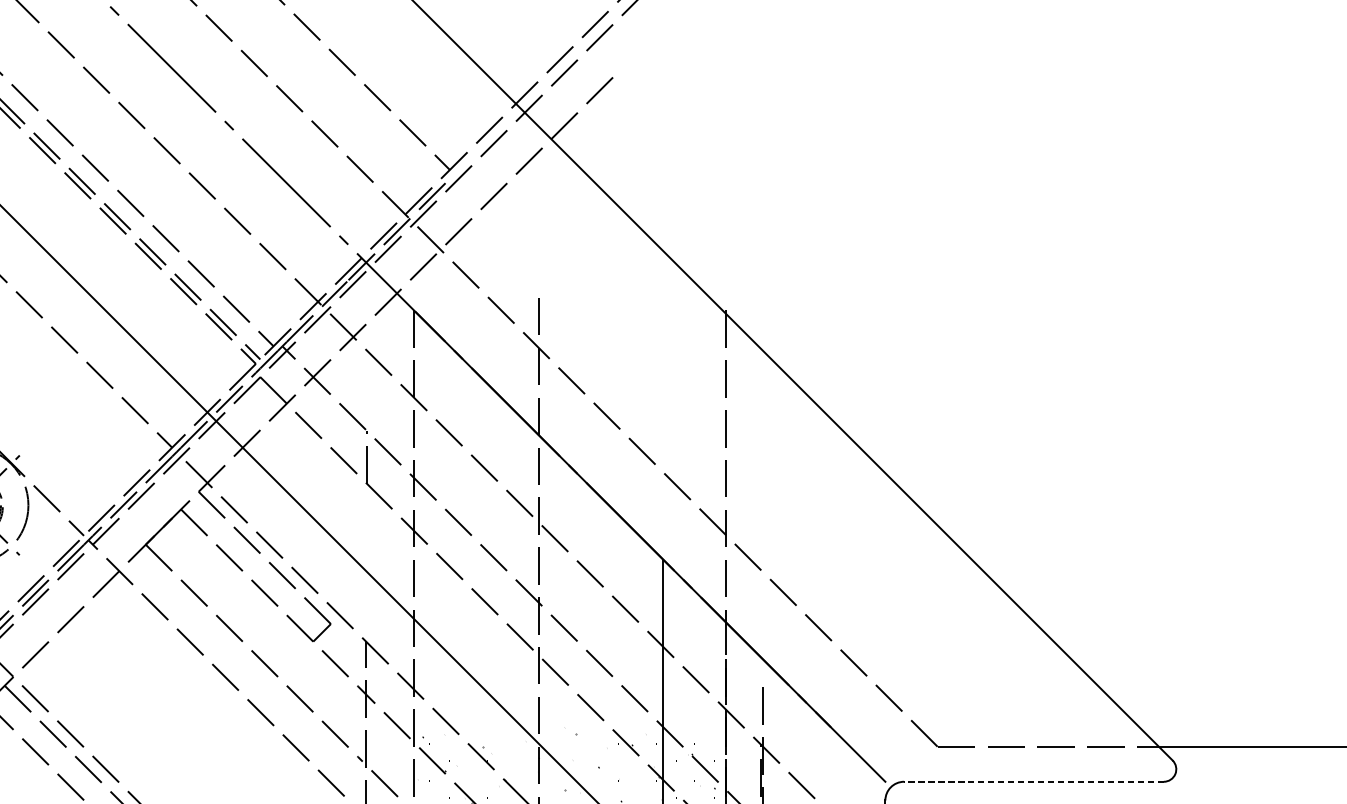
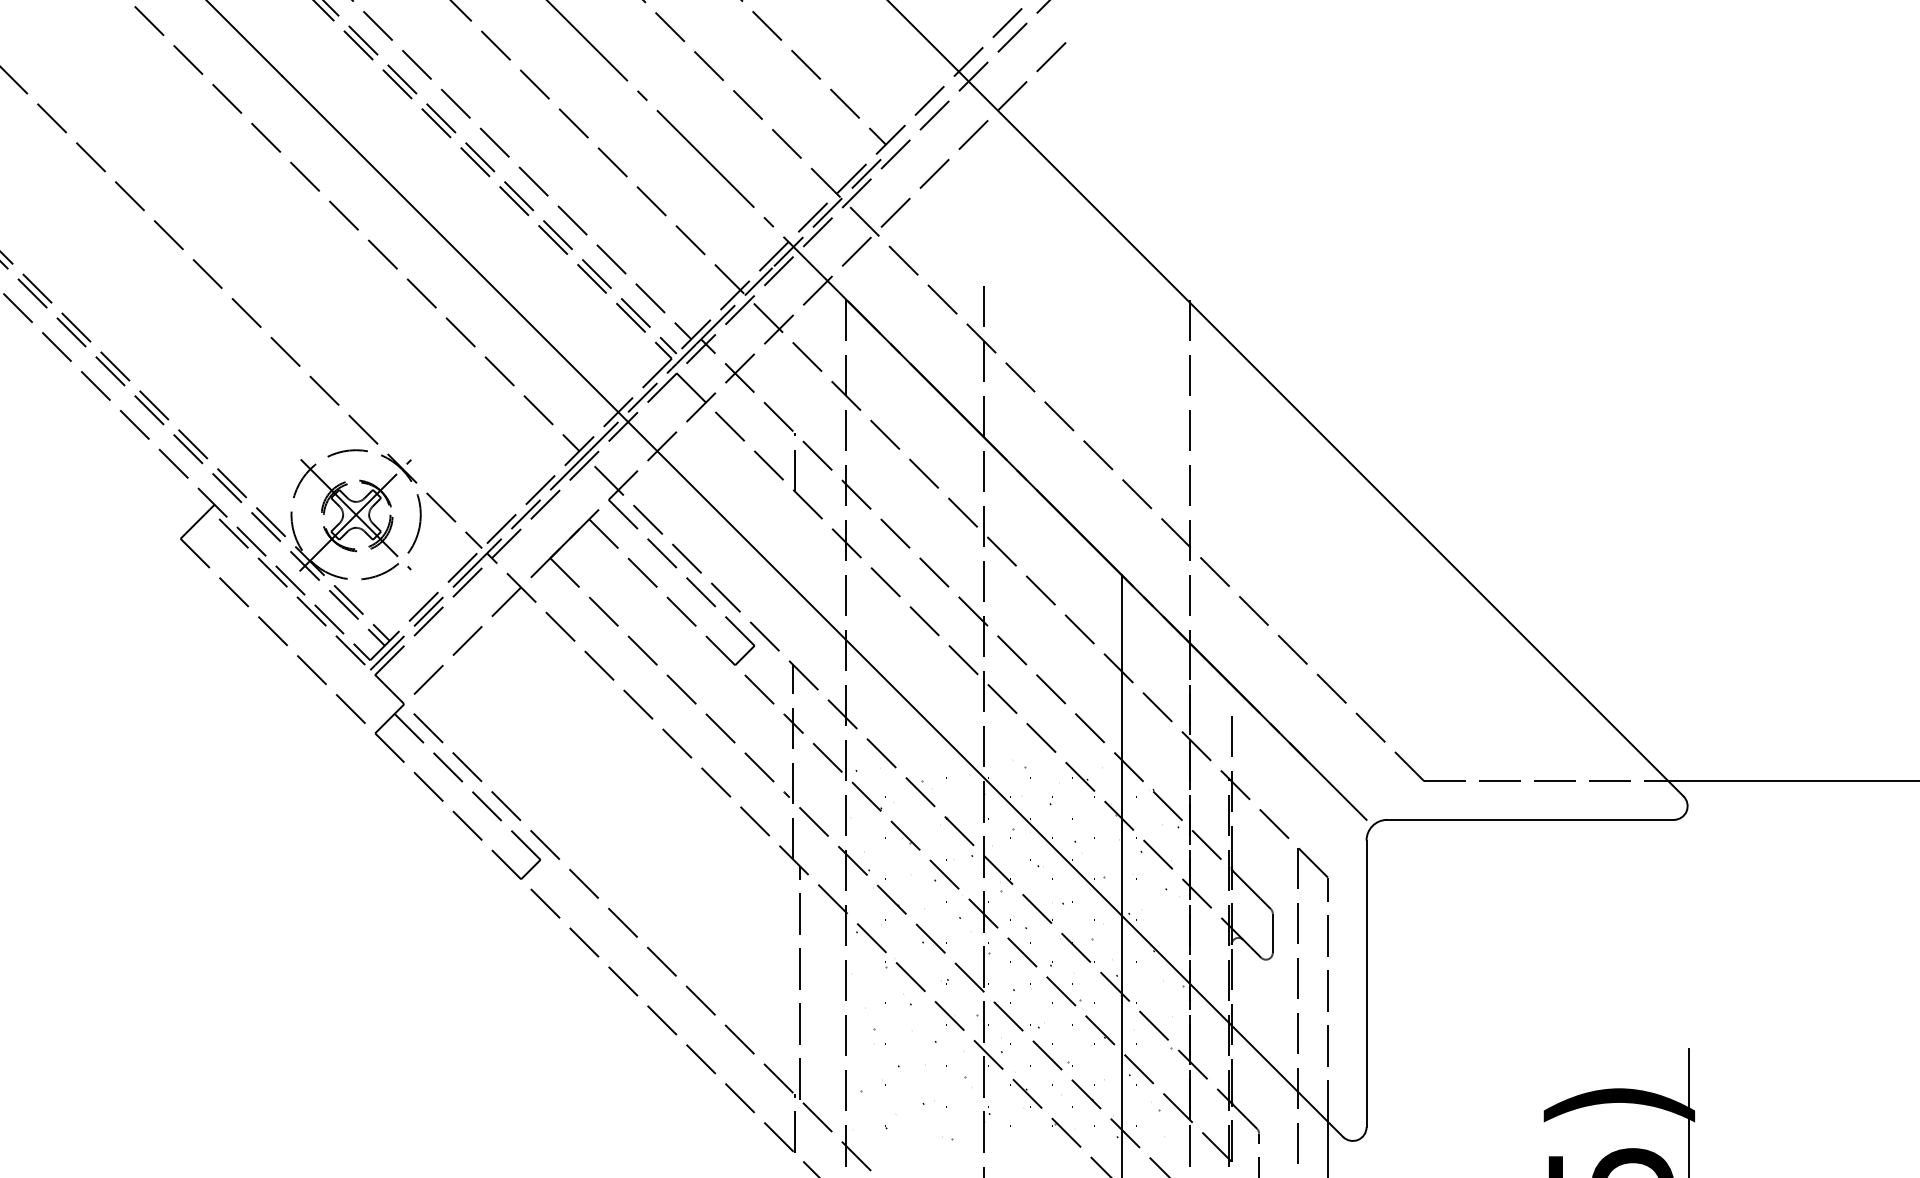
line: (1033, 781) -> (1530, 819), dashed -> solid

